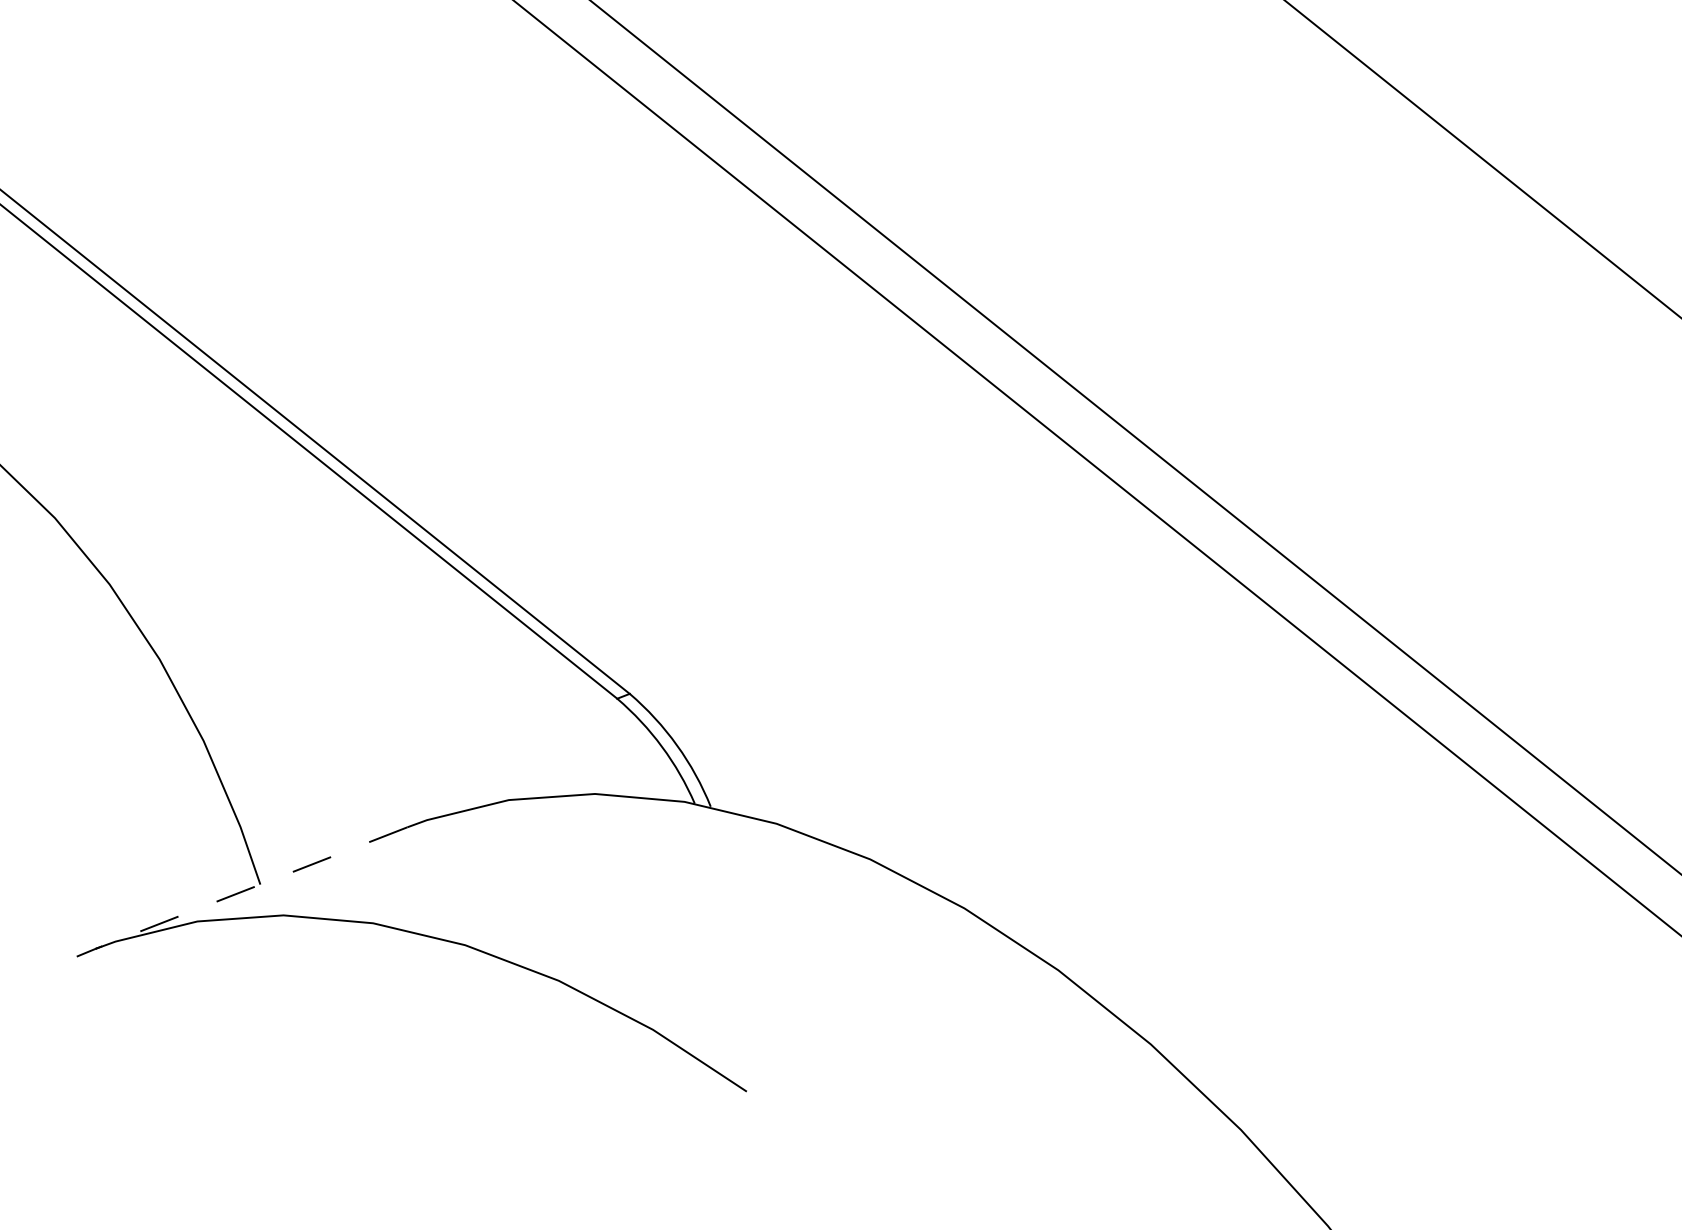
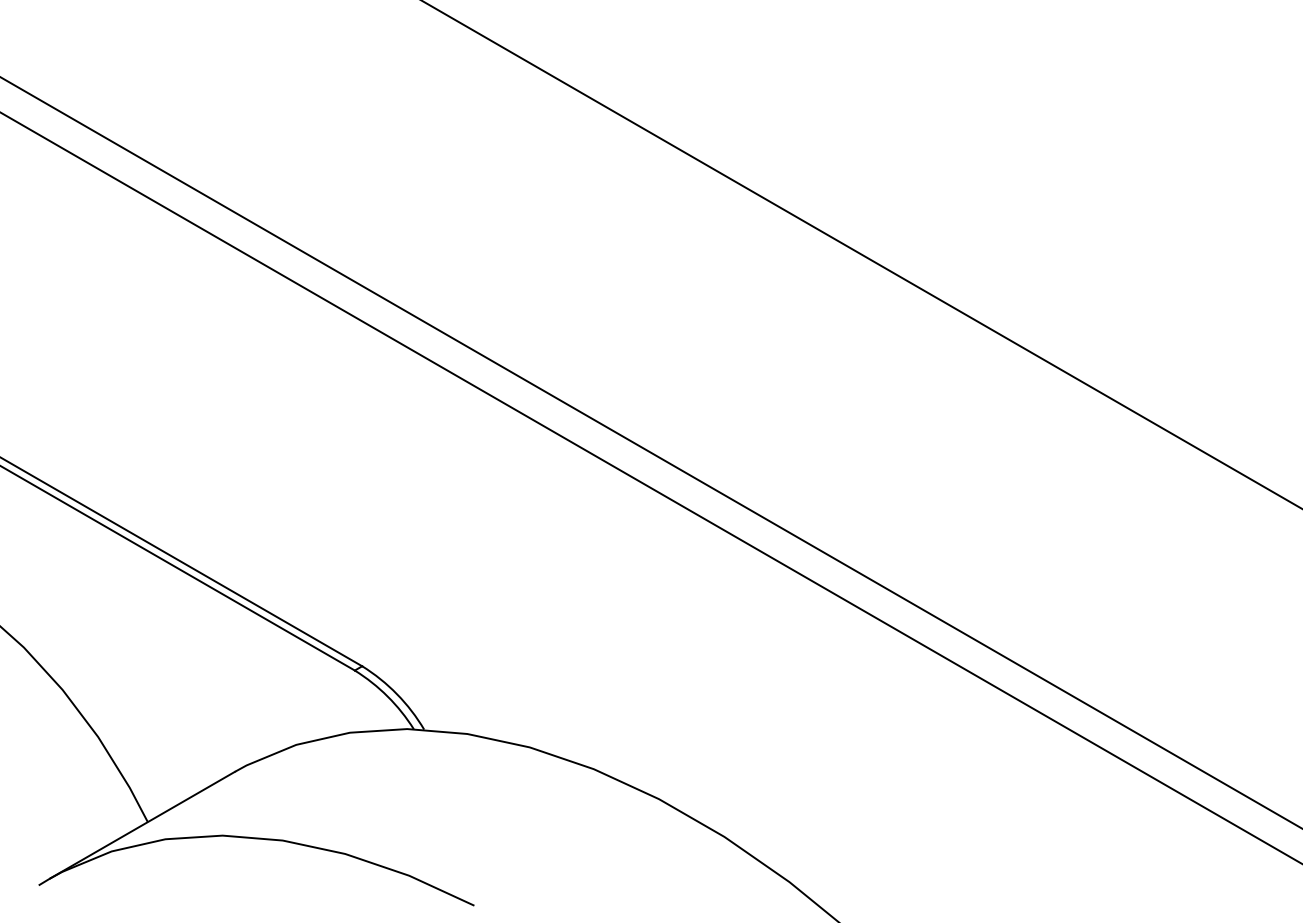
line: (251, 888) -> (142, 825), dashed -> solid

